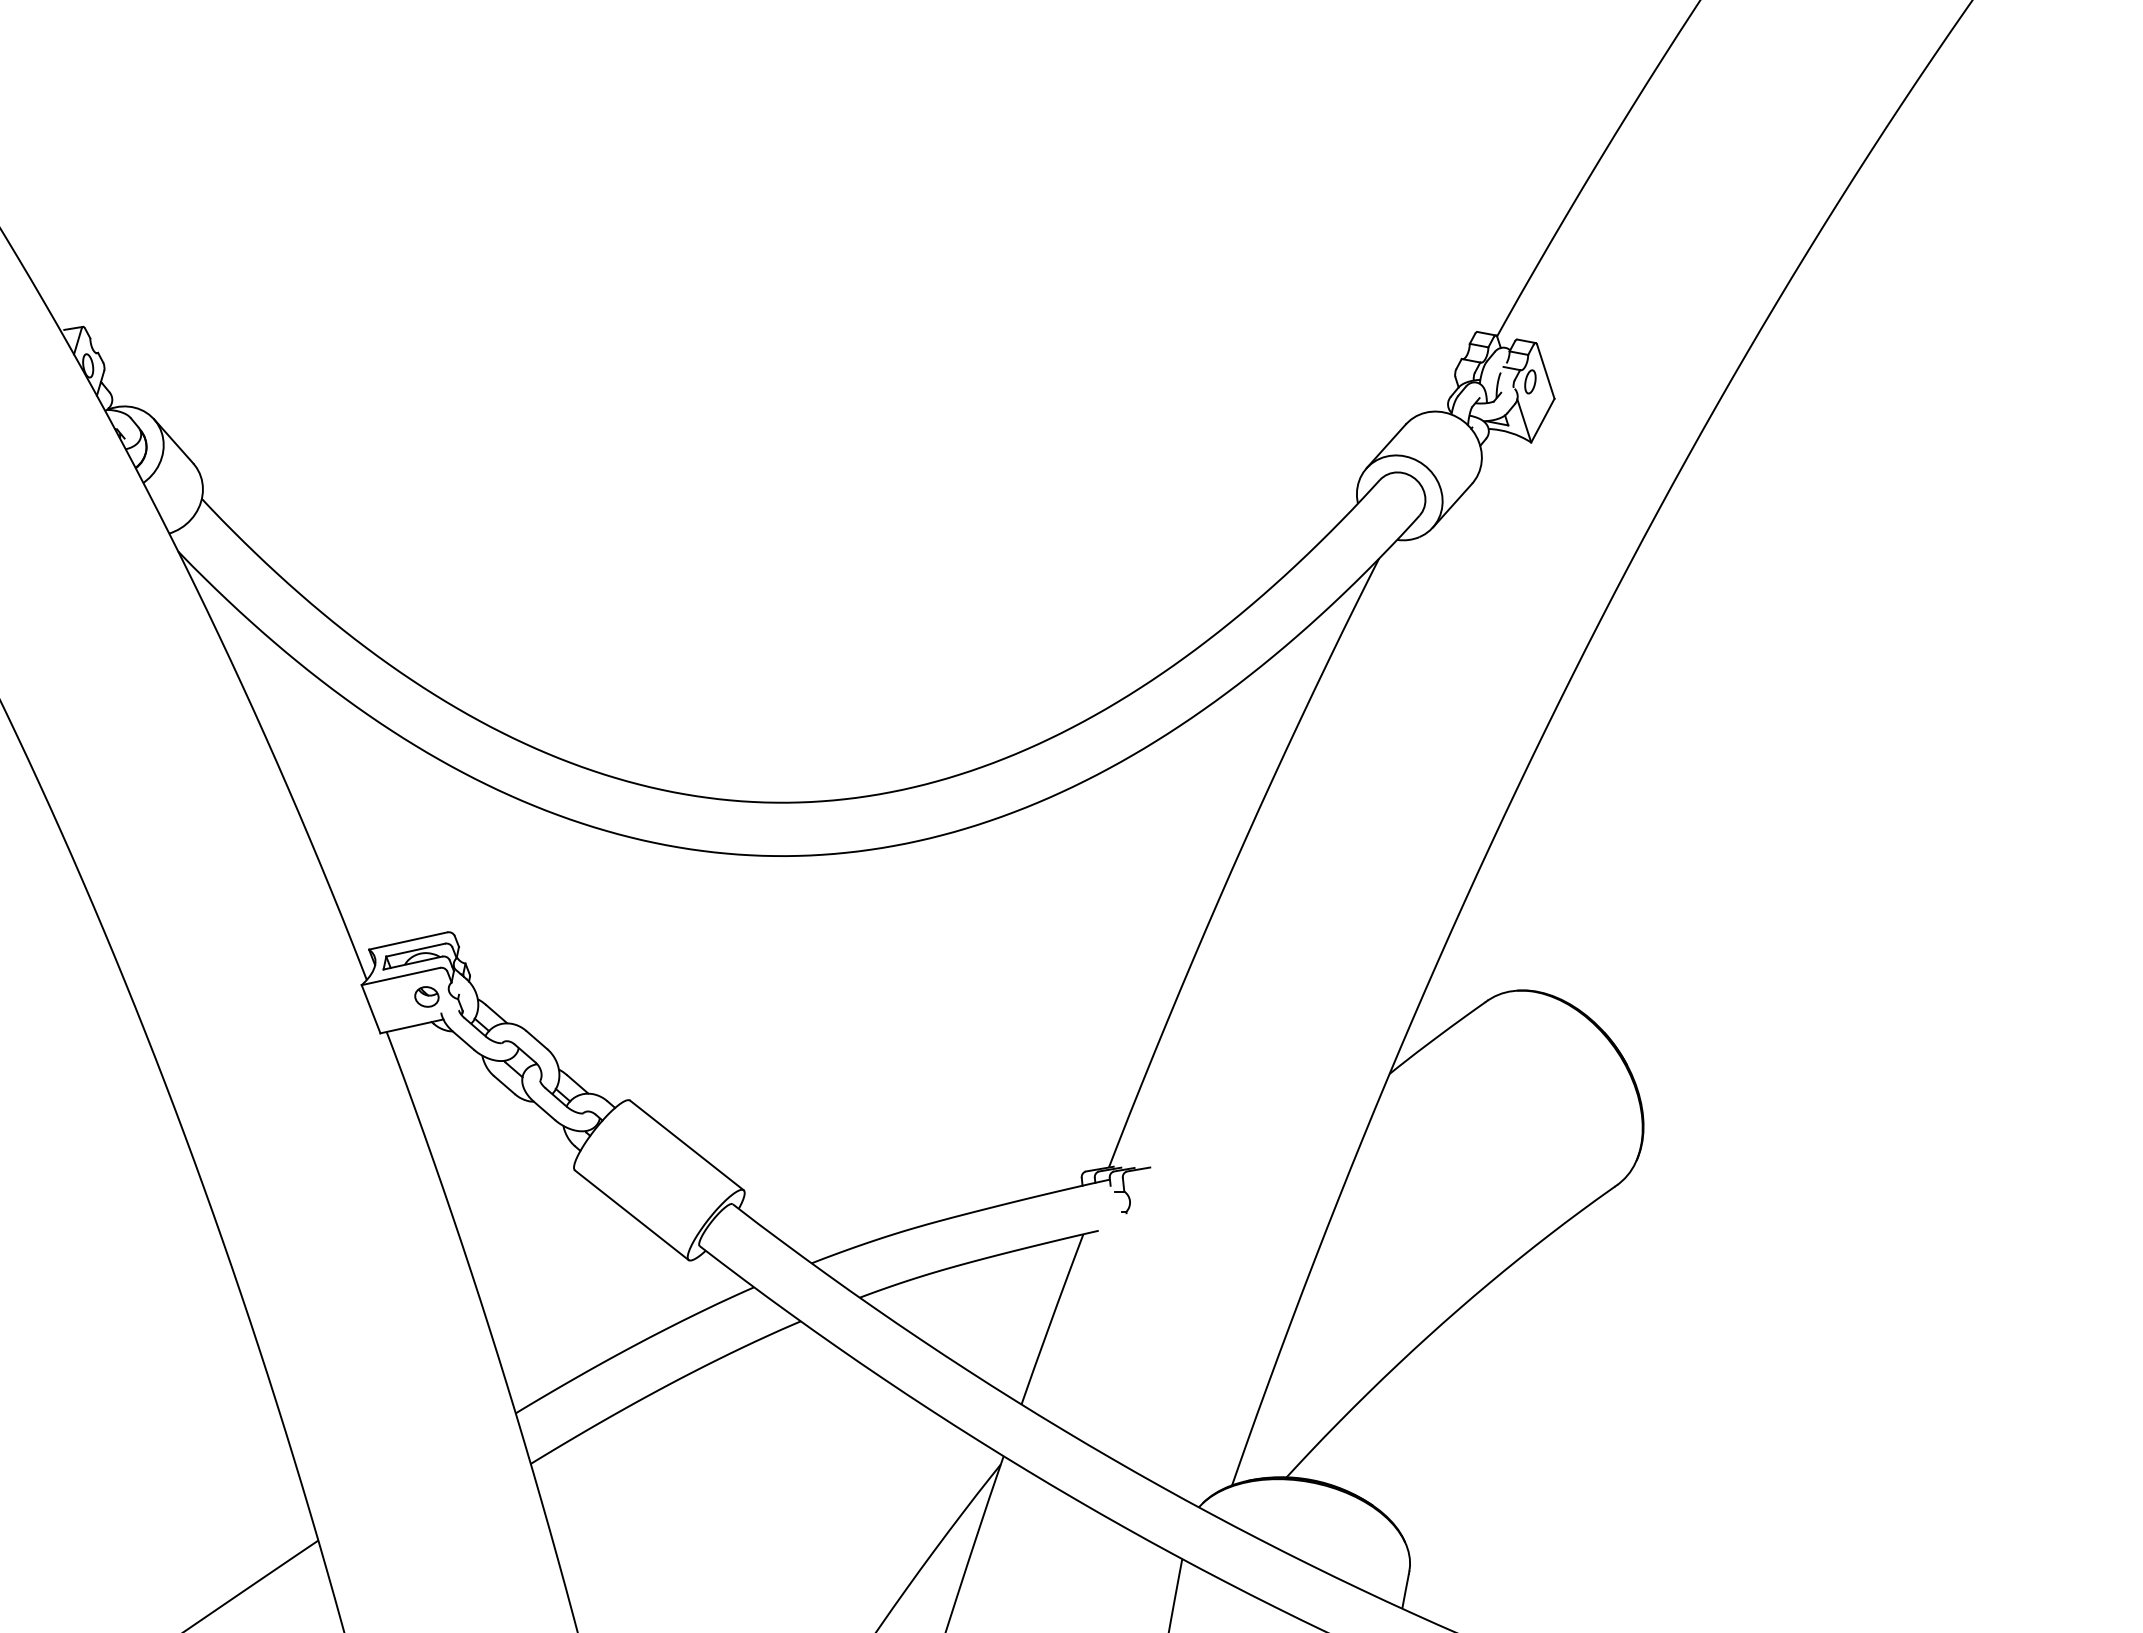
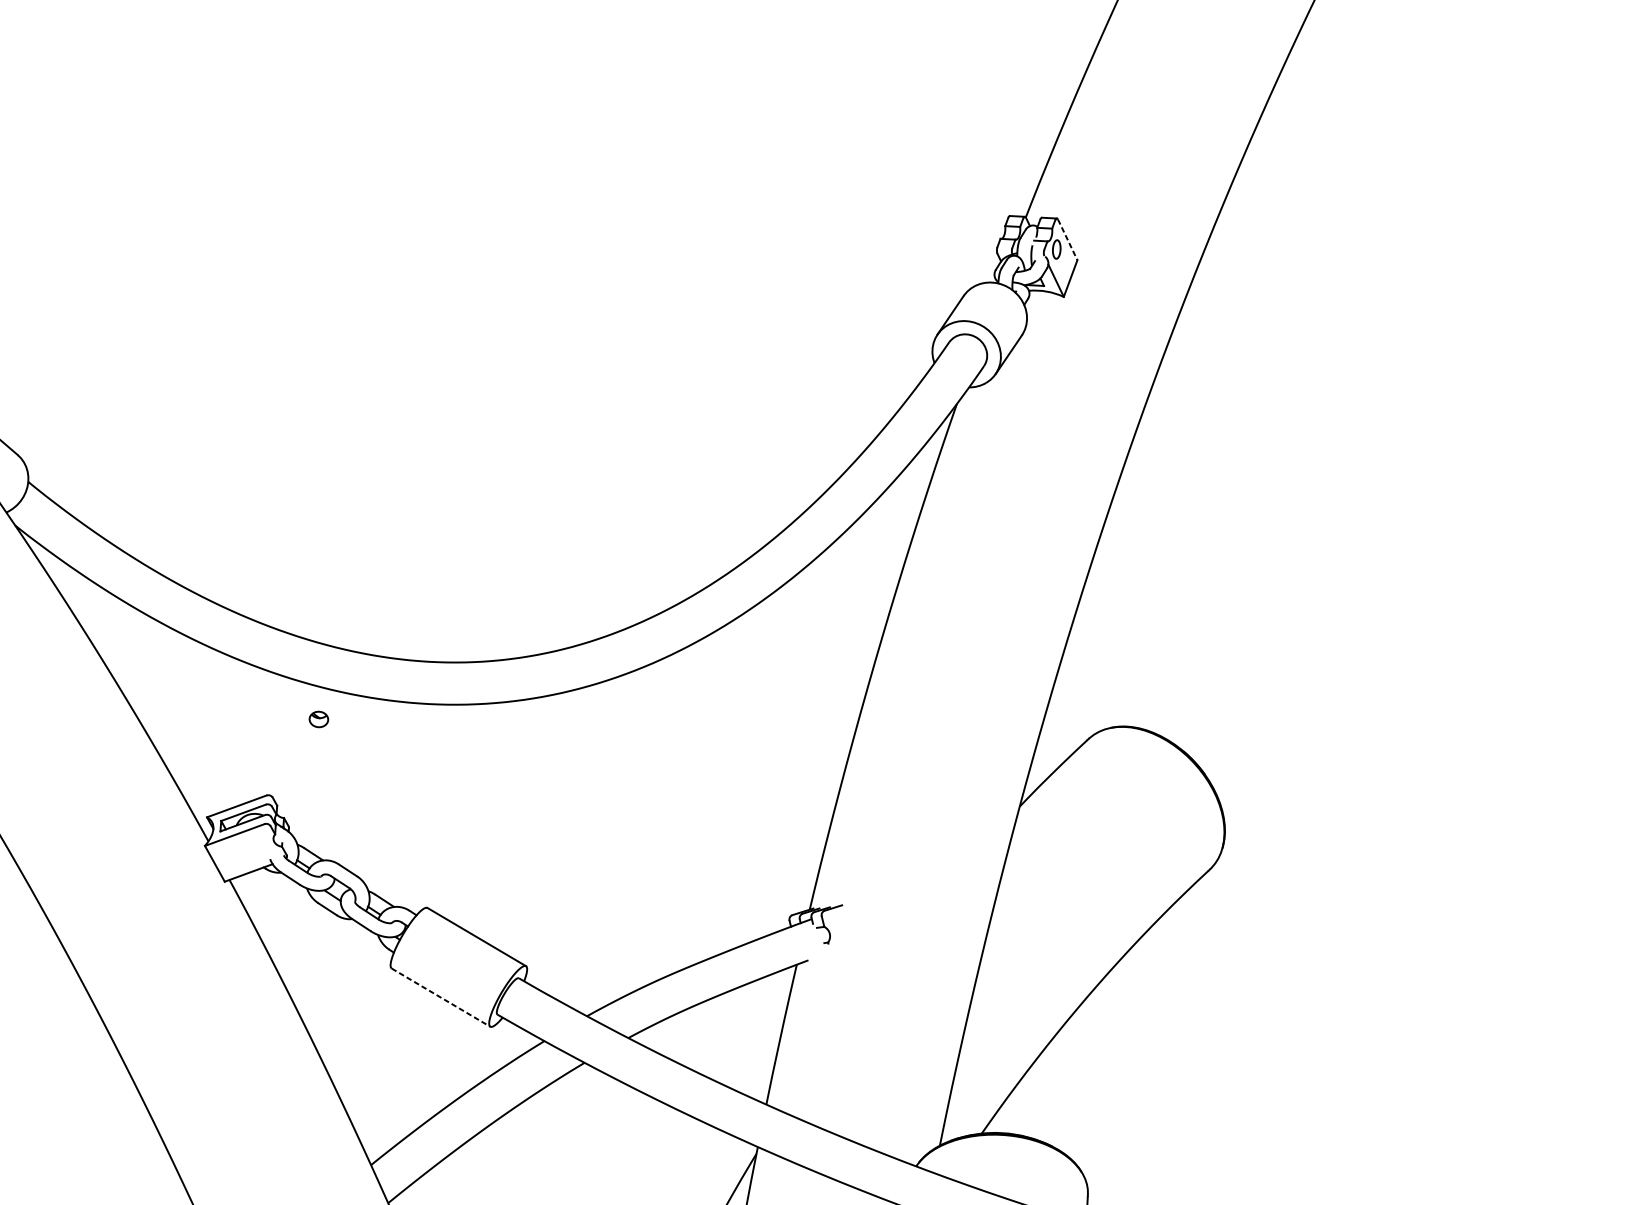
line: (1545, 372) -> (1067, 240), solid -> dashed
part: (426, 996) -> (318, 719), moved
line: (632, 1215) -> (441, 997), solid -> dashed

